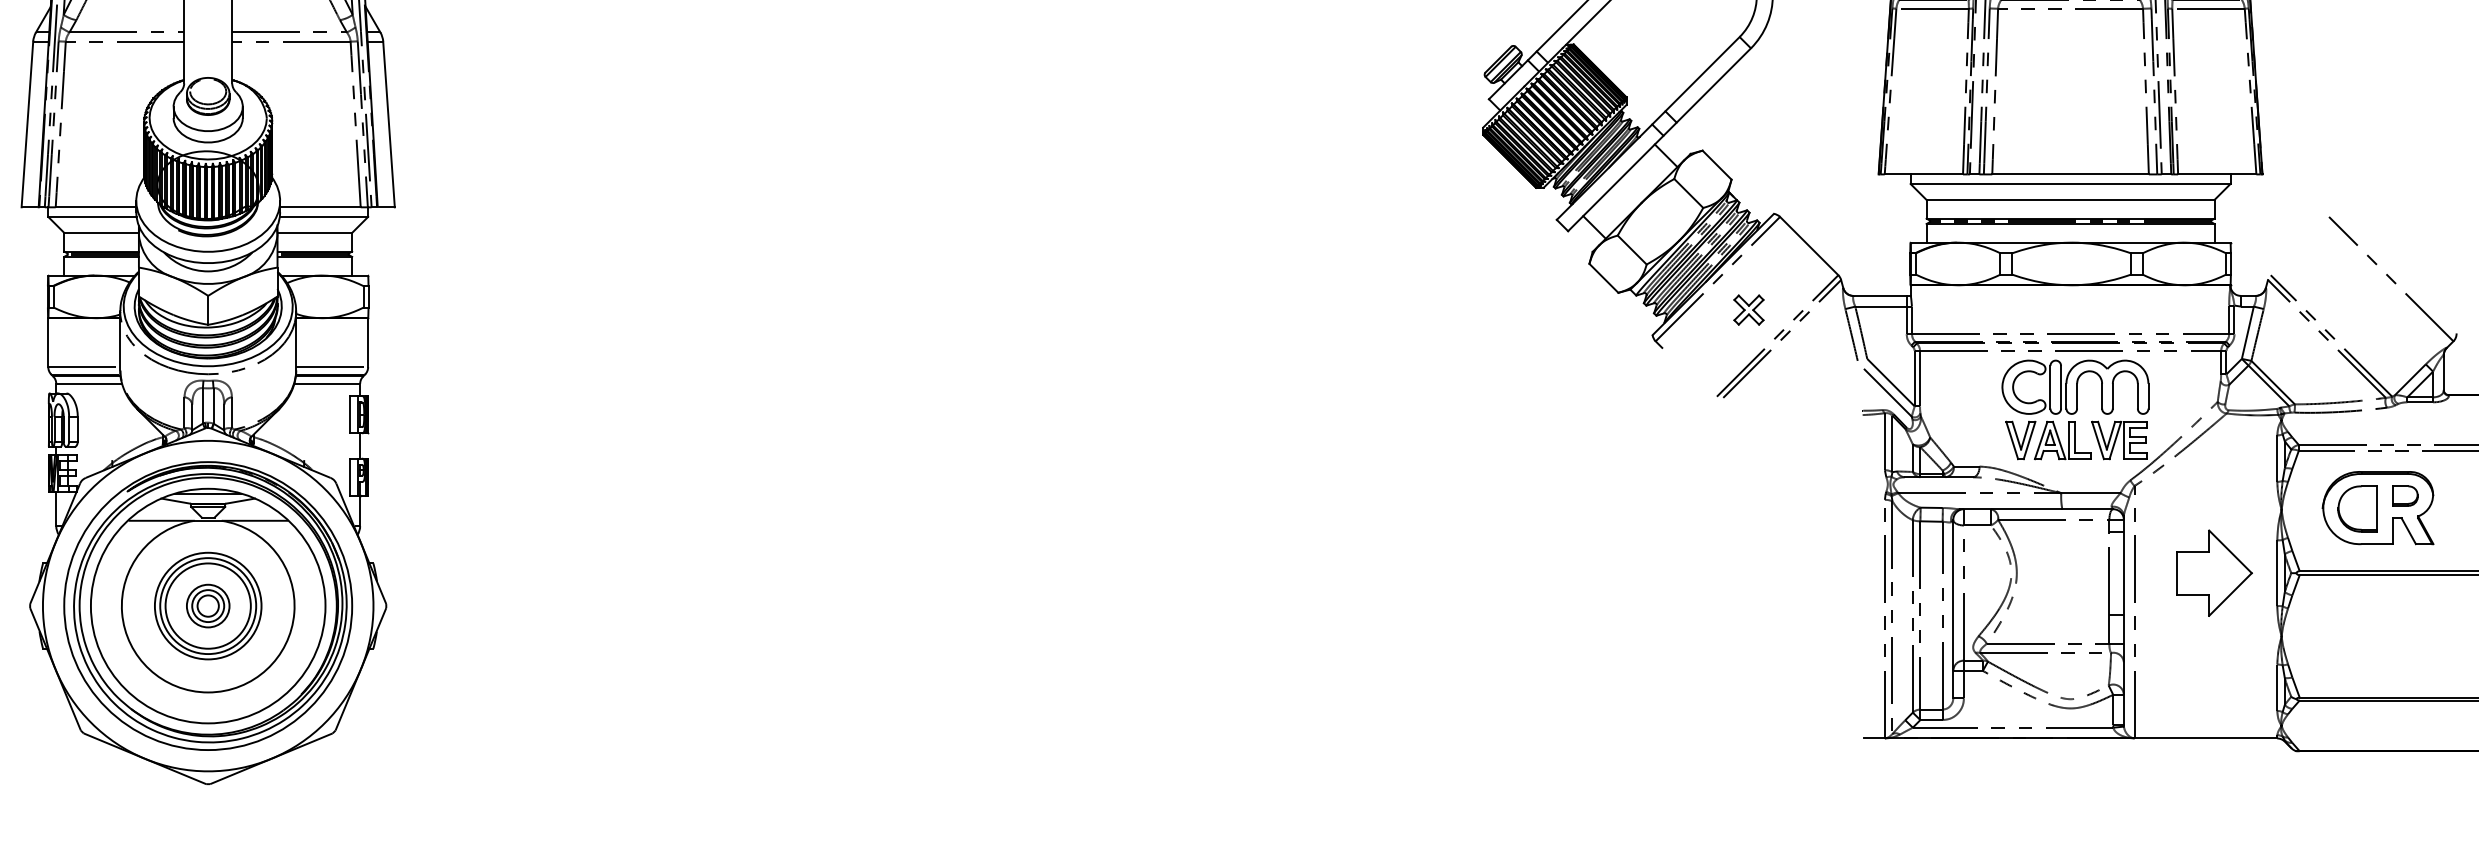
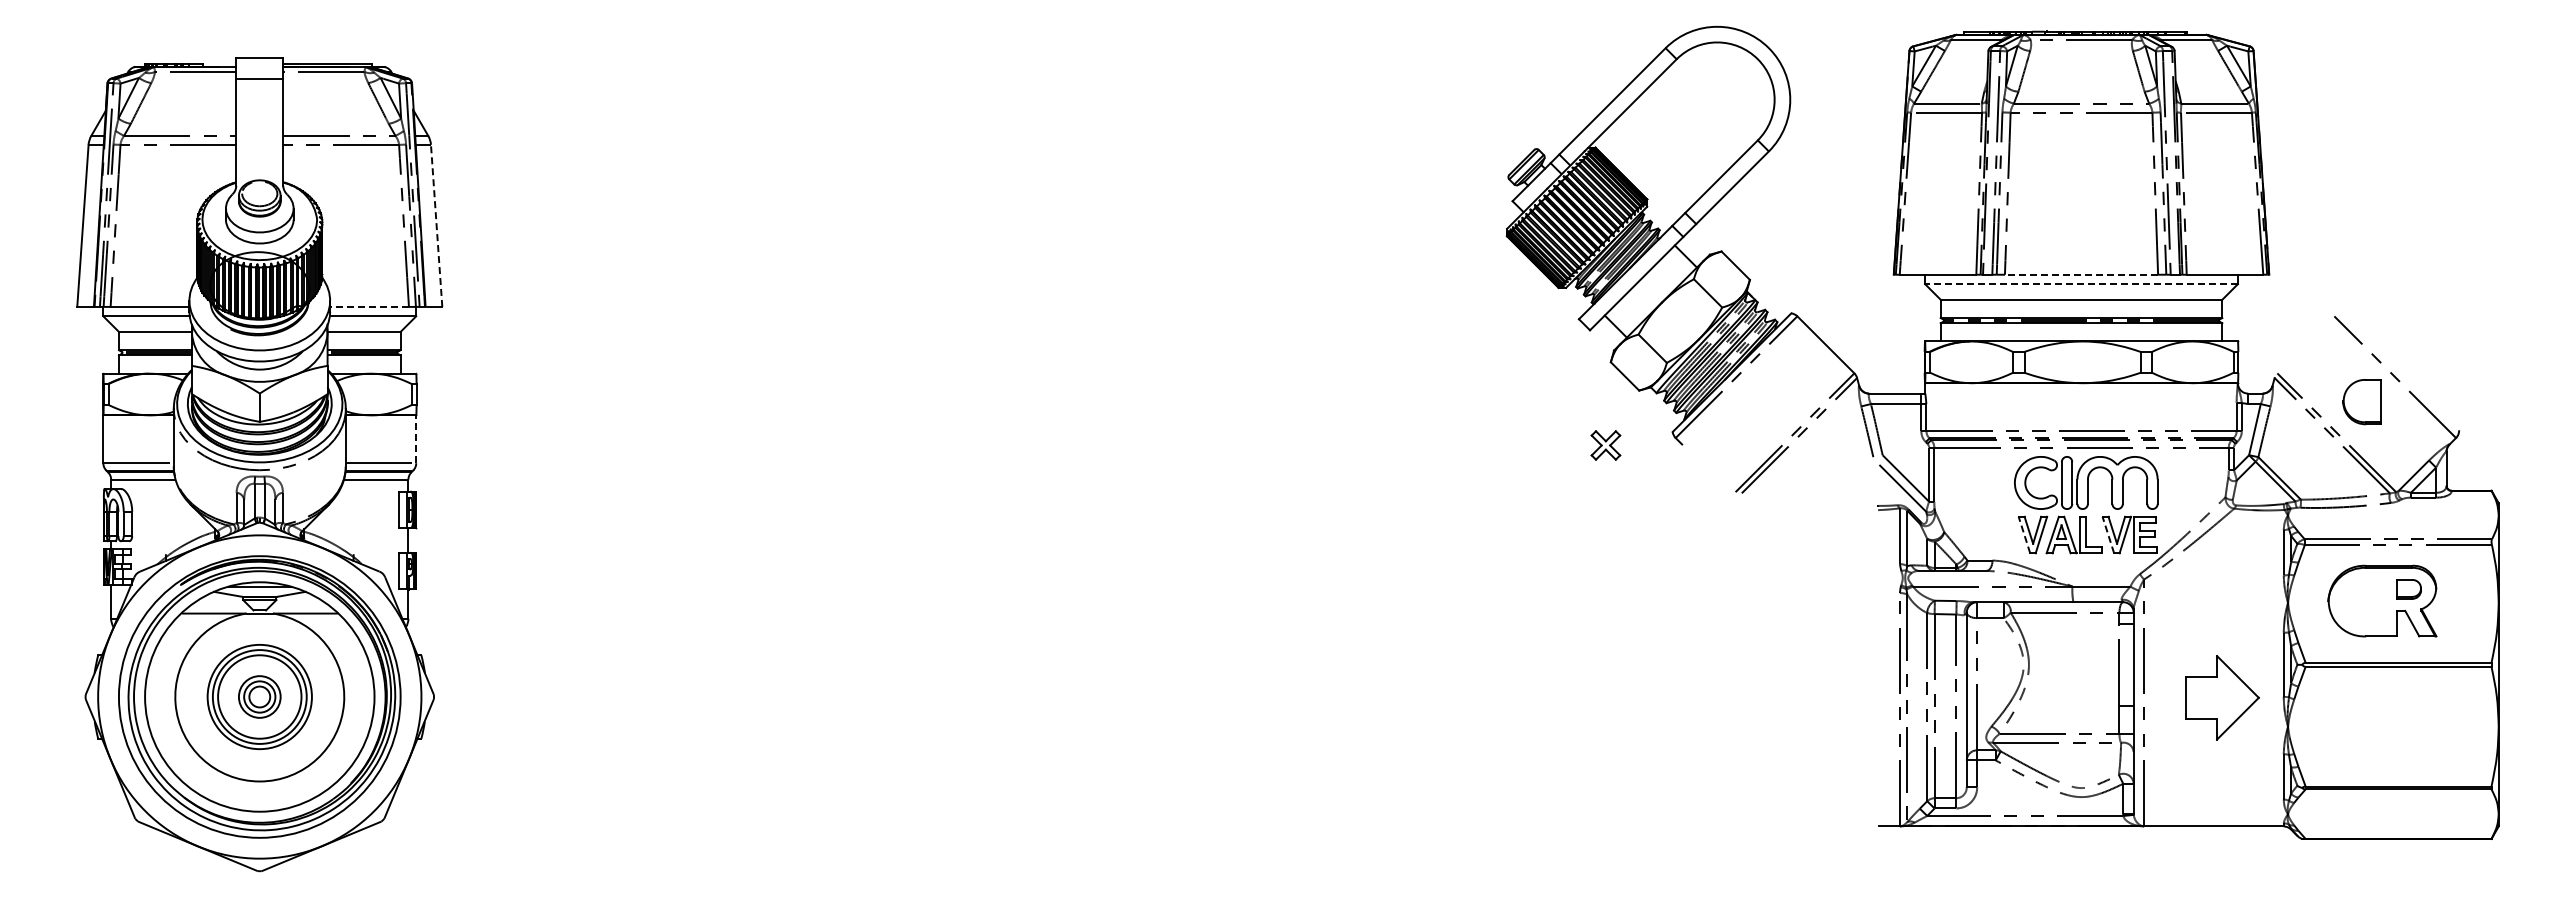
line: (388, 124) -> (436, 225), solid -> dashed
line: (2070, 174) -> (2081, 274), solid -> dashed
line: (2070, 184) -> (2081, 284), solid -> dashed
line: (320, 206) -> (369, 306), solid -> dashed
part: (1748, 310) -> (1605, 445), moved
line: (368, 342) -> (416, 439), solid -> dashed
line: (2012, 439) -> (2024, 534), solid -> dashed
line: (2098, 439) -> (2108, 534), solid -> dashed
part: (2356, 509) -> (2361, 402), moved
part: (2214, 572) -> (2222, 697), moved

